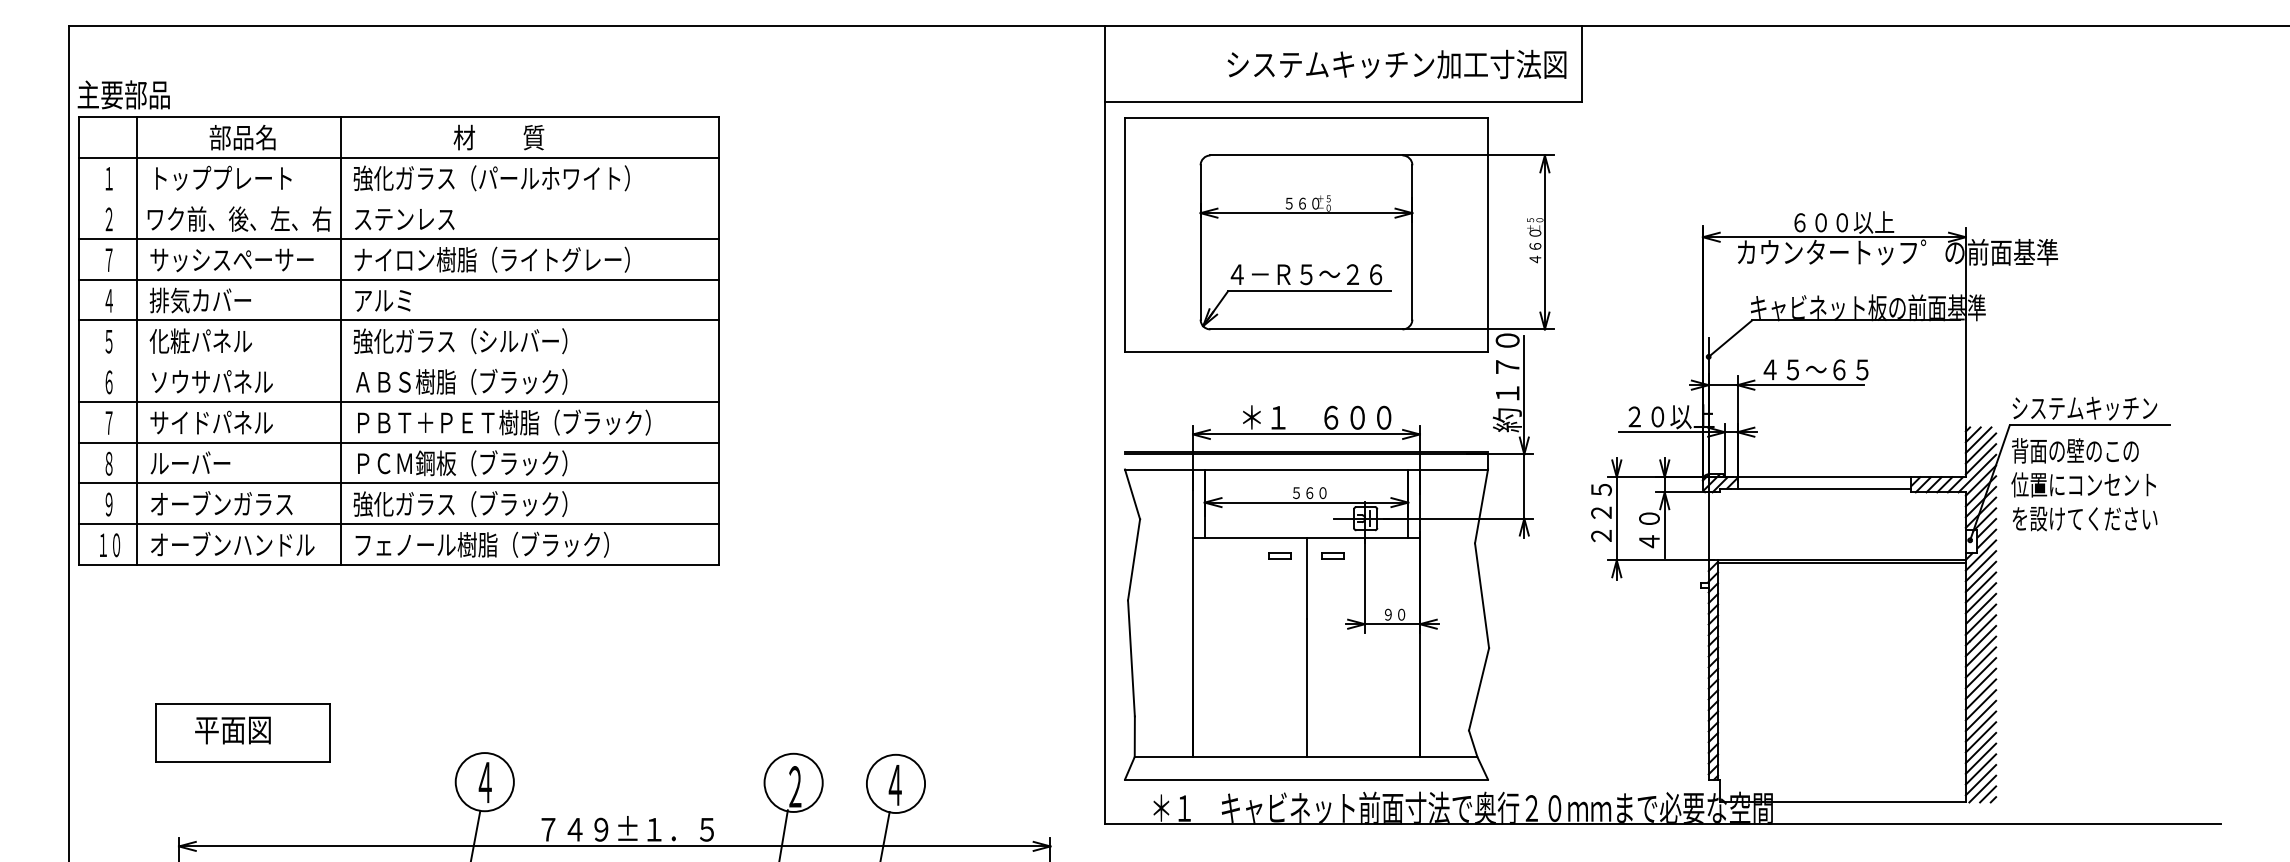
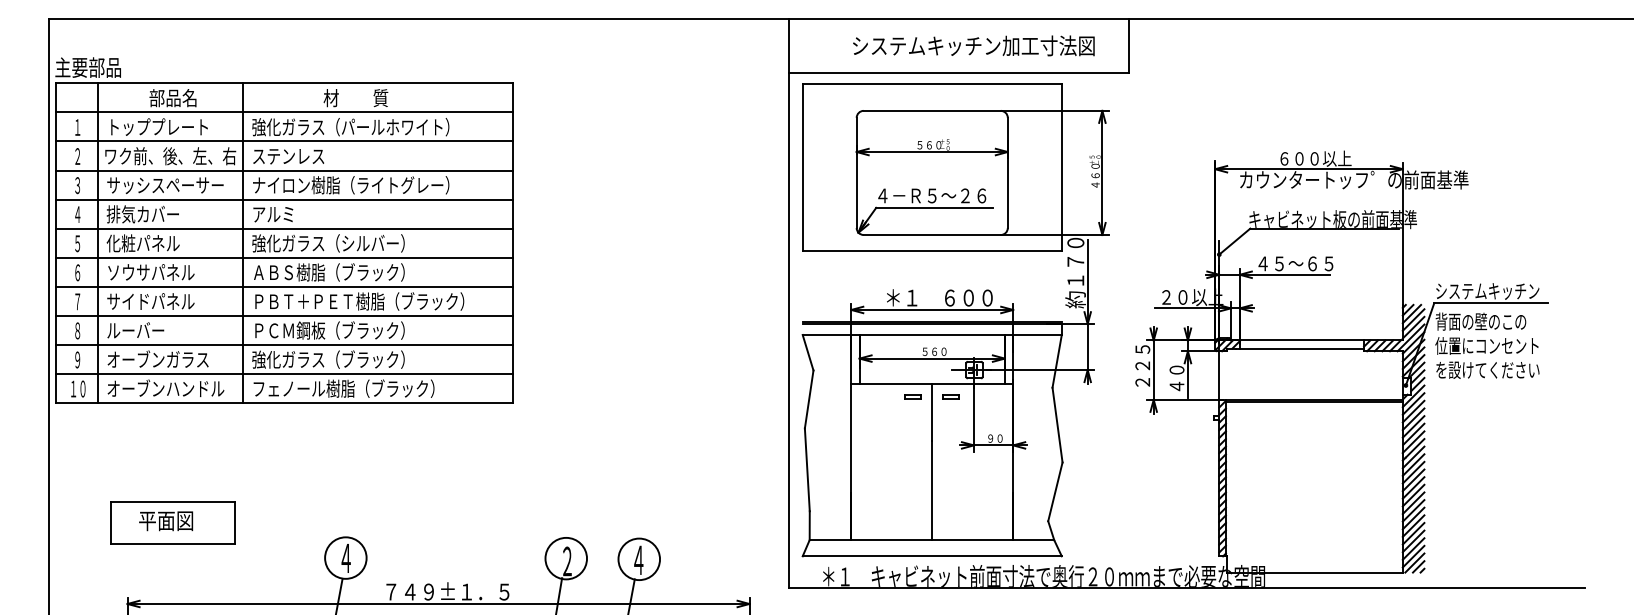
text: (1396, 63) -> (973, 45), moved
line: (398, 198) -> (284, 141), added
text: (108, 260) -> (77, 185), ７ -> ３
line: (398, 360) -> (284, 257), added

